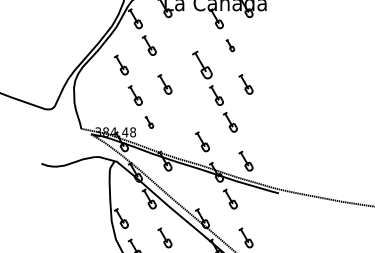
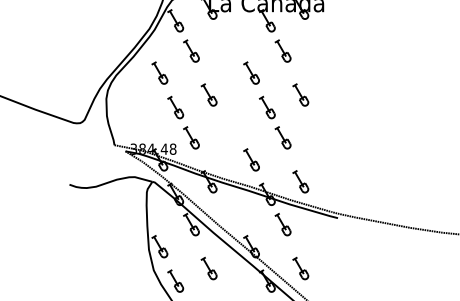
part: (229, 45) -> (282, 50), size x1.67
part: (202, 64) -> (251, 72), size x0.71
part: (149, 121) -> (191, 137), size x1.67

